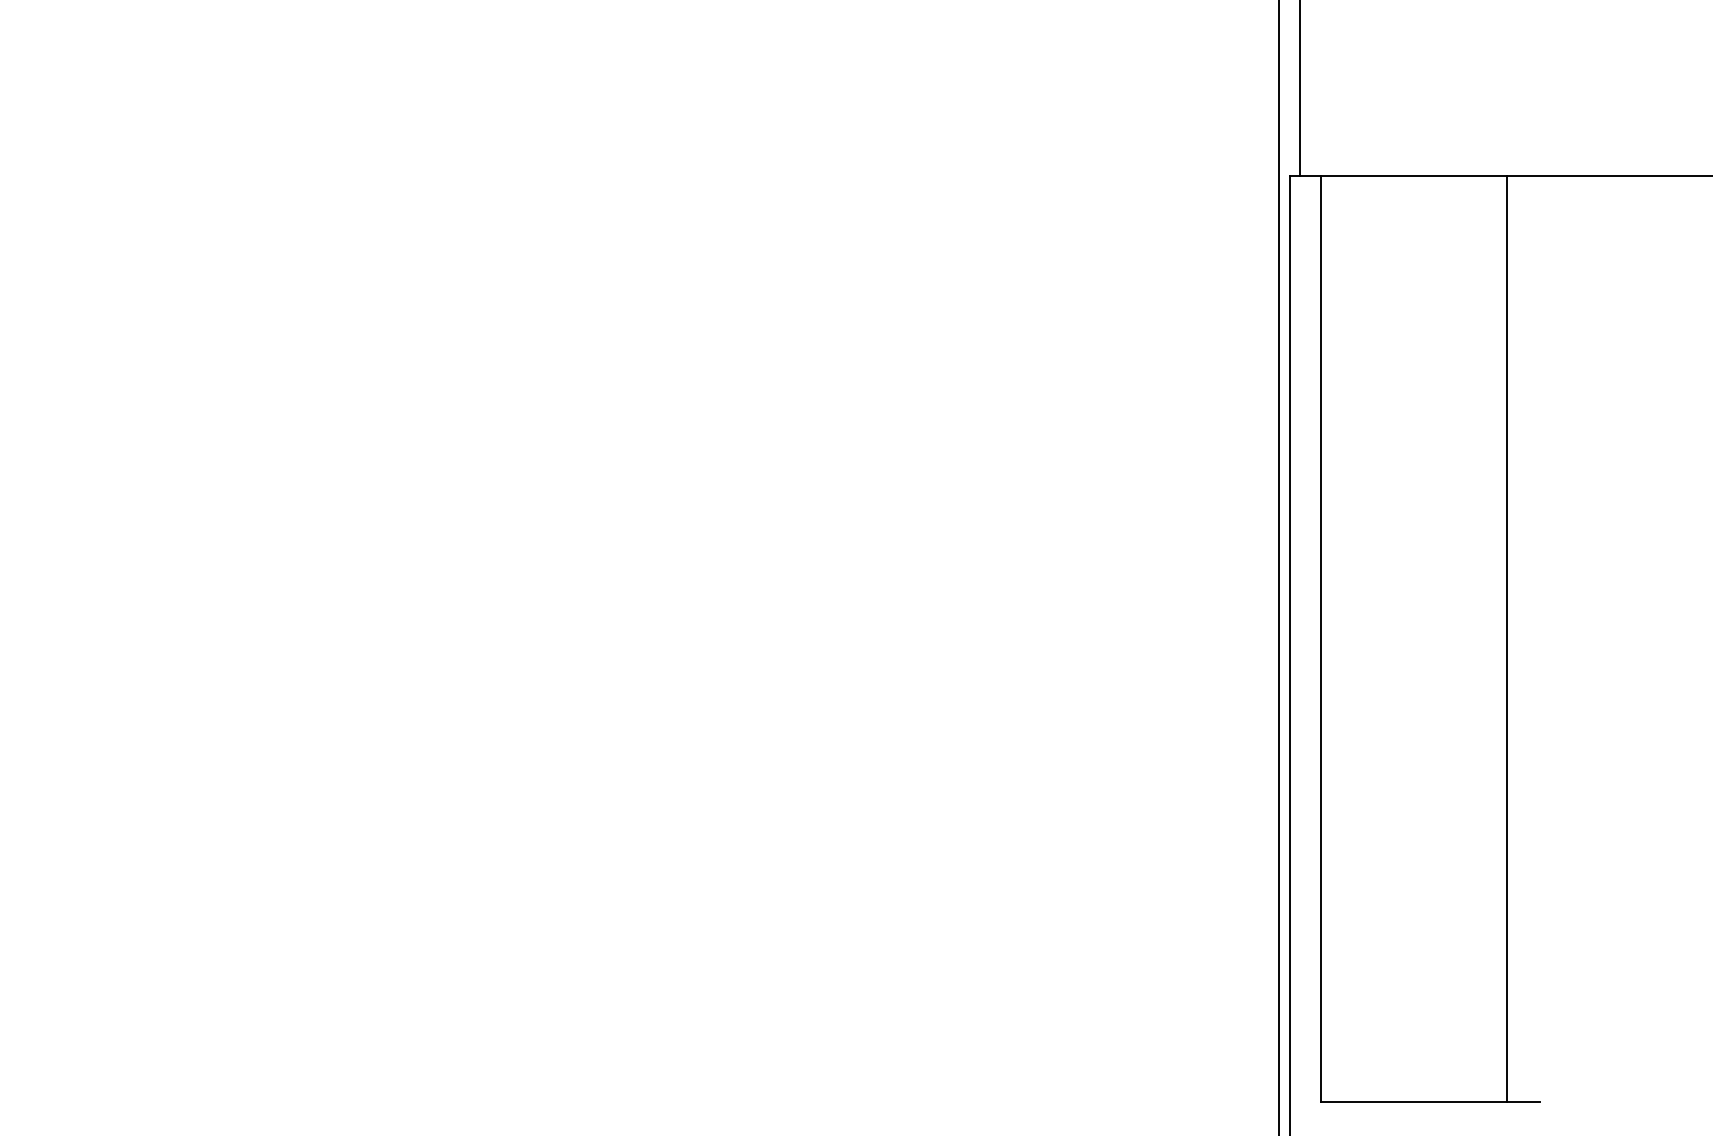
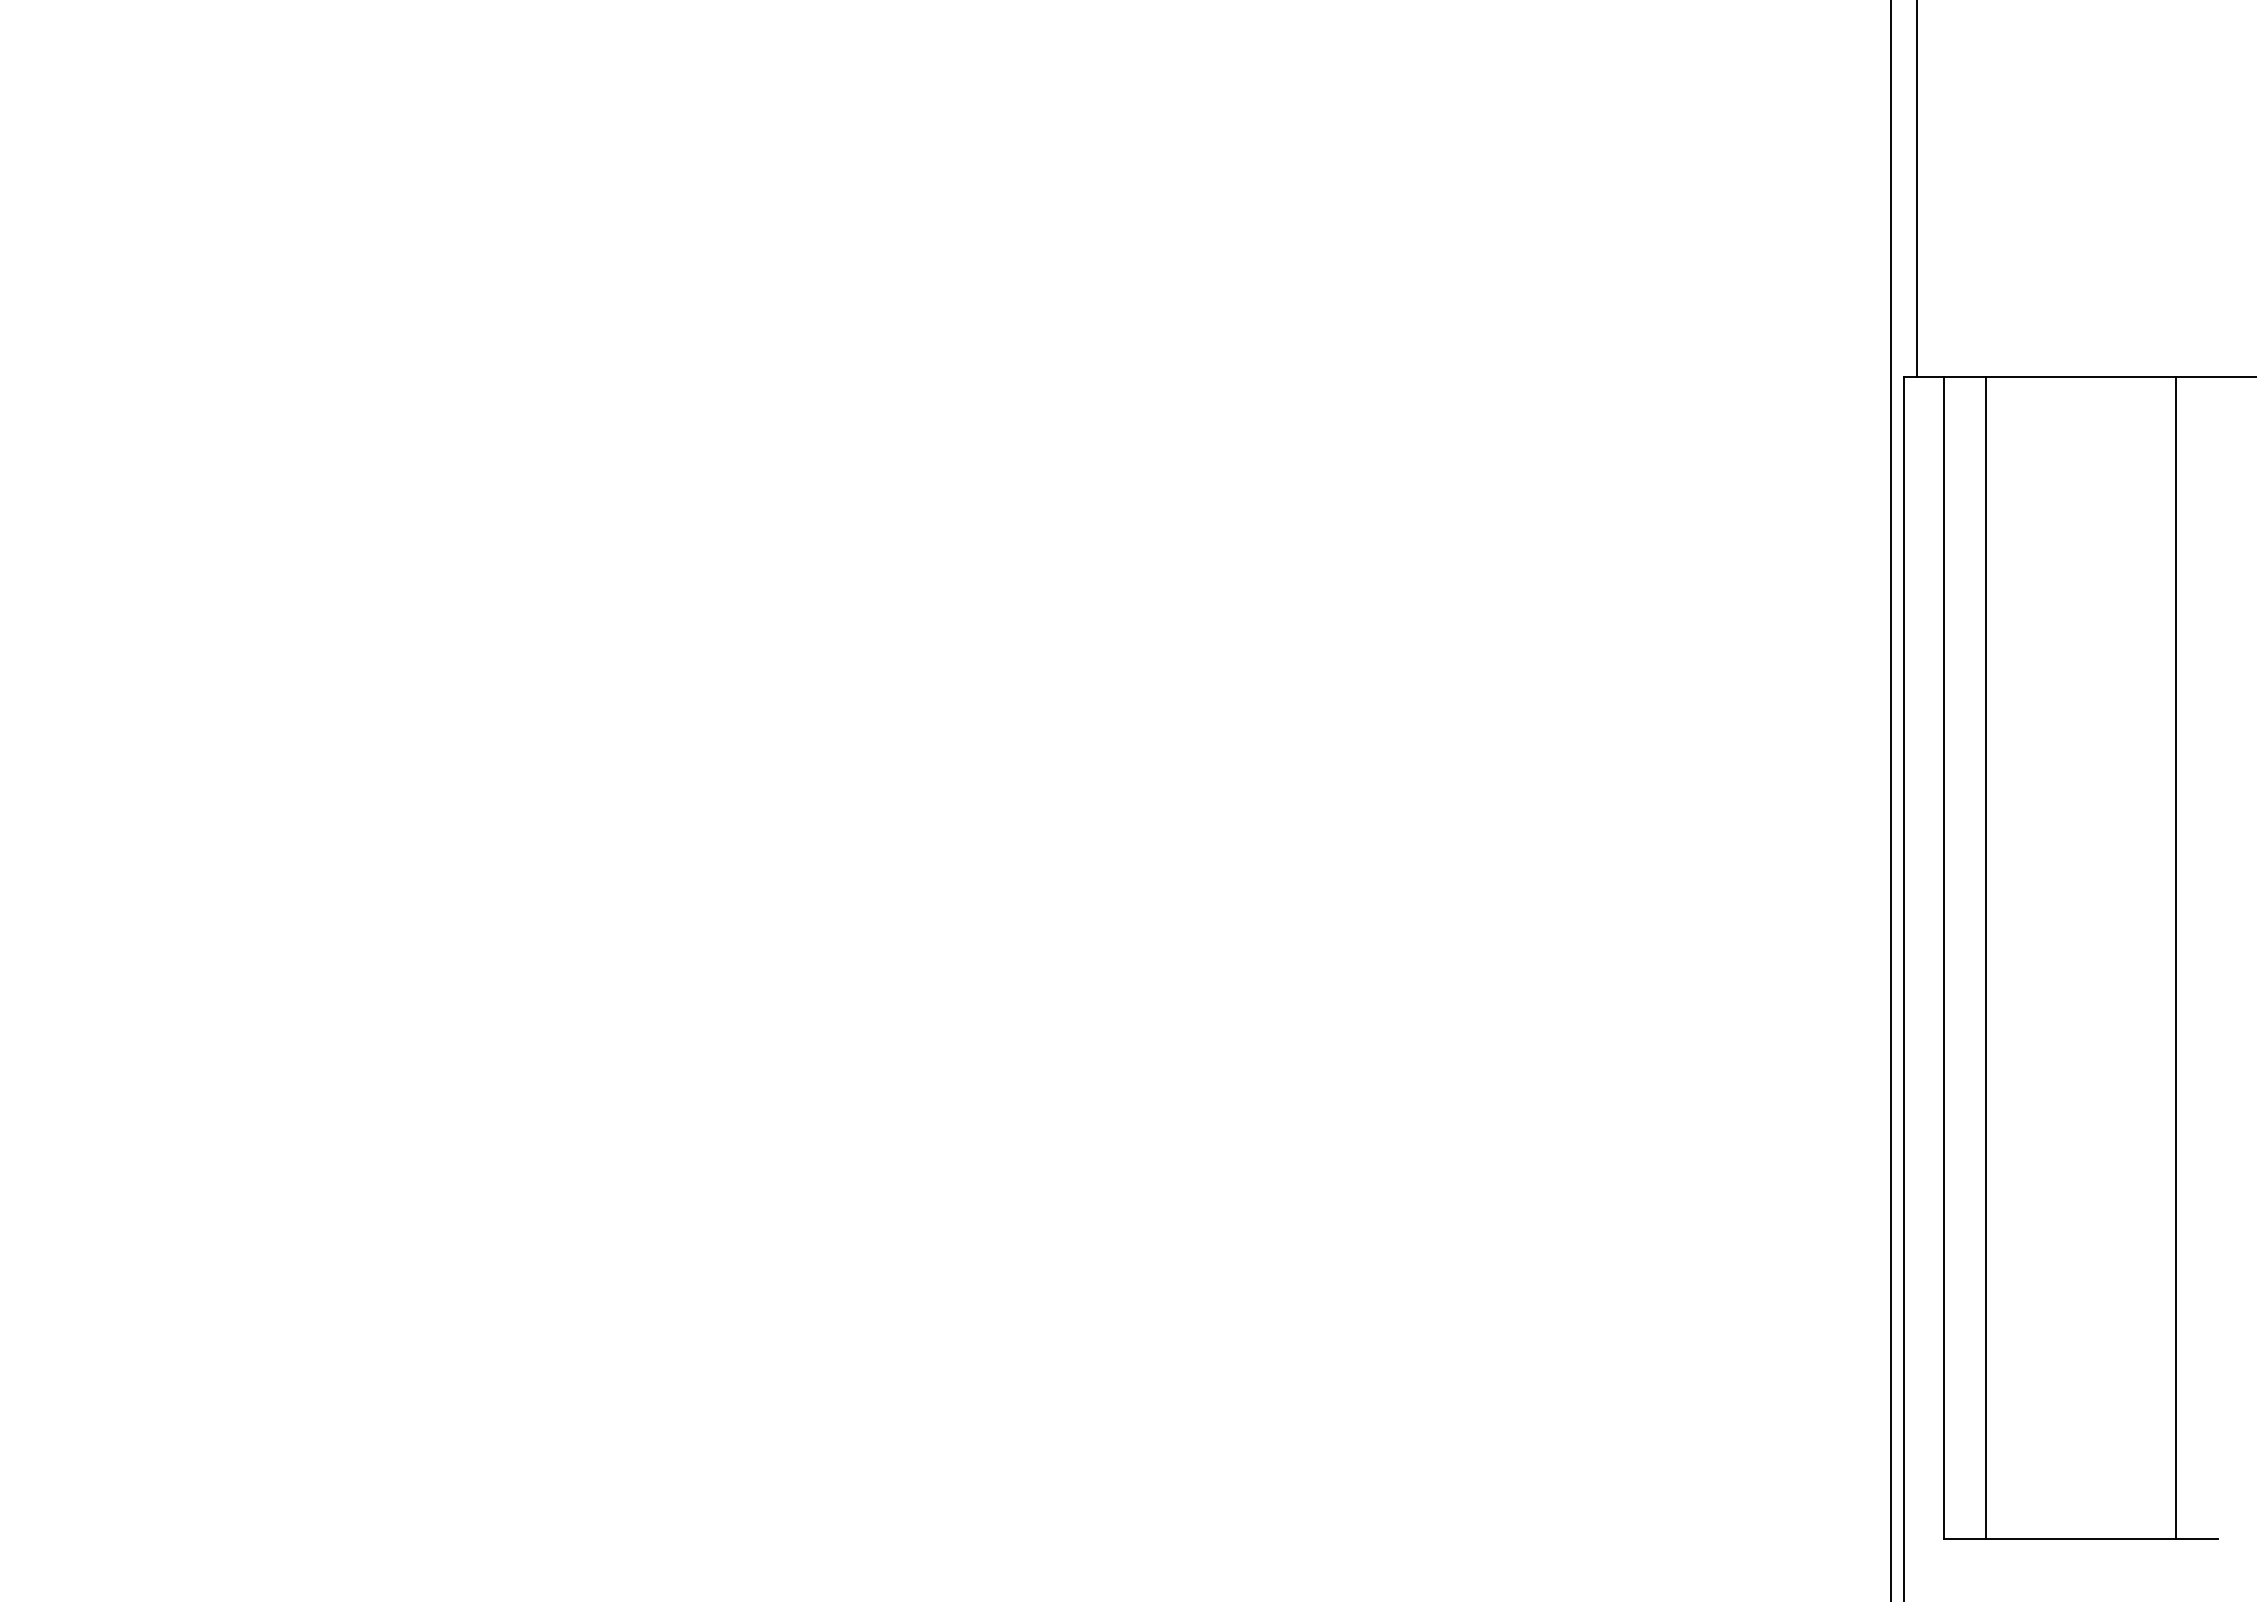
line: (1354, 638) -> (1985, 957), added

